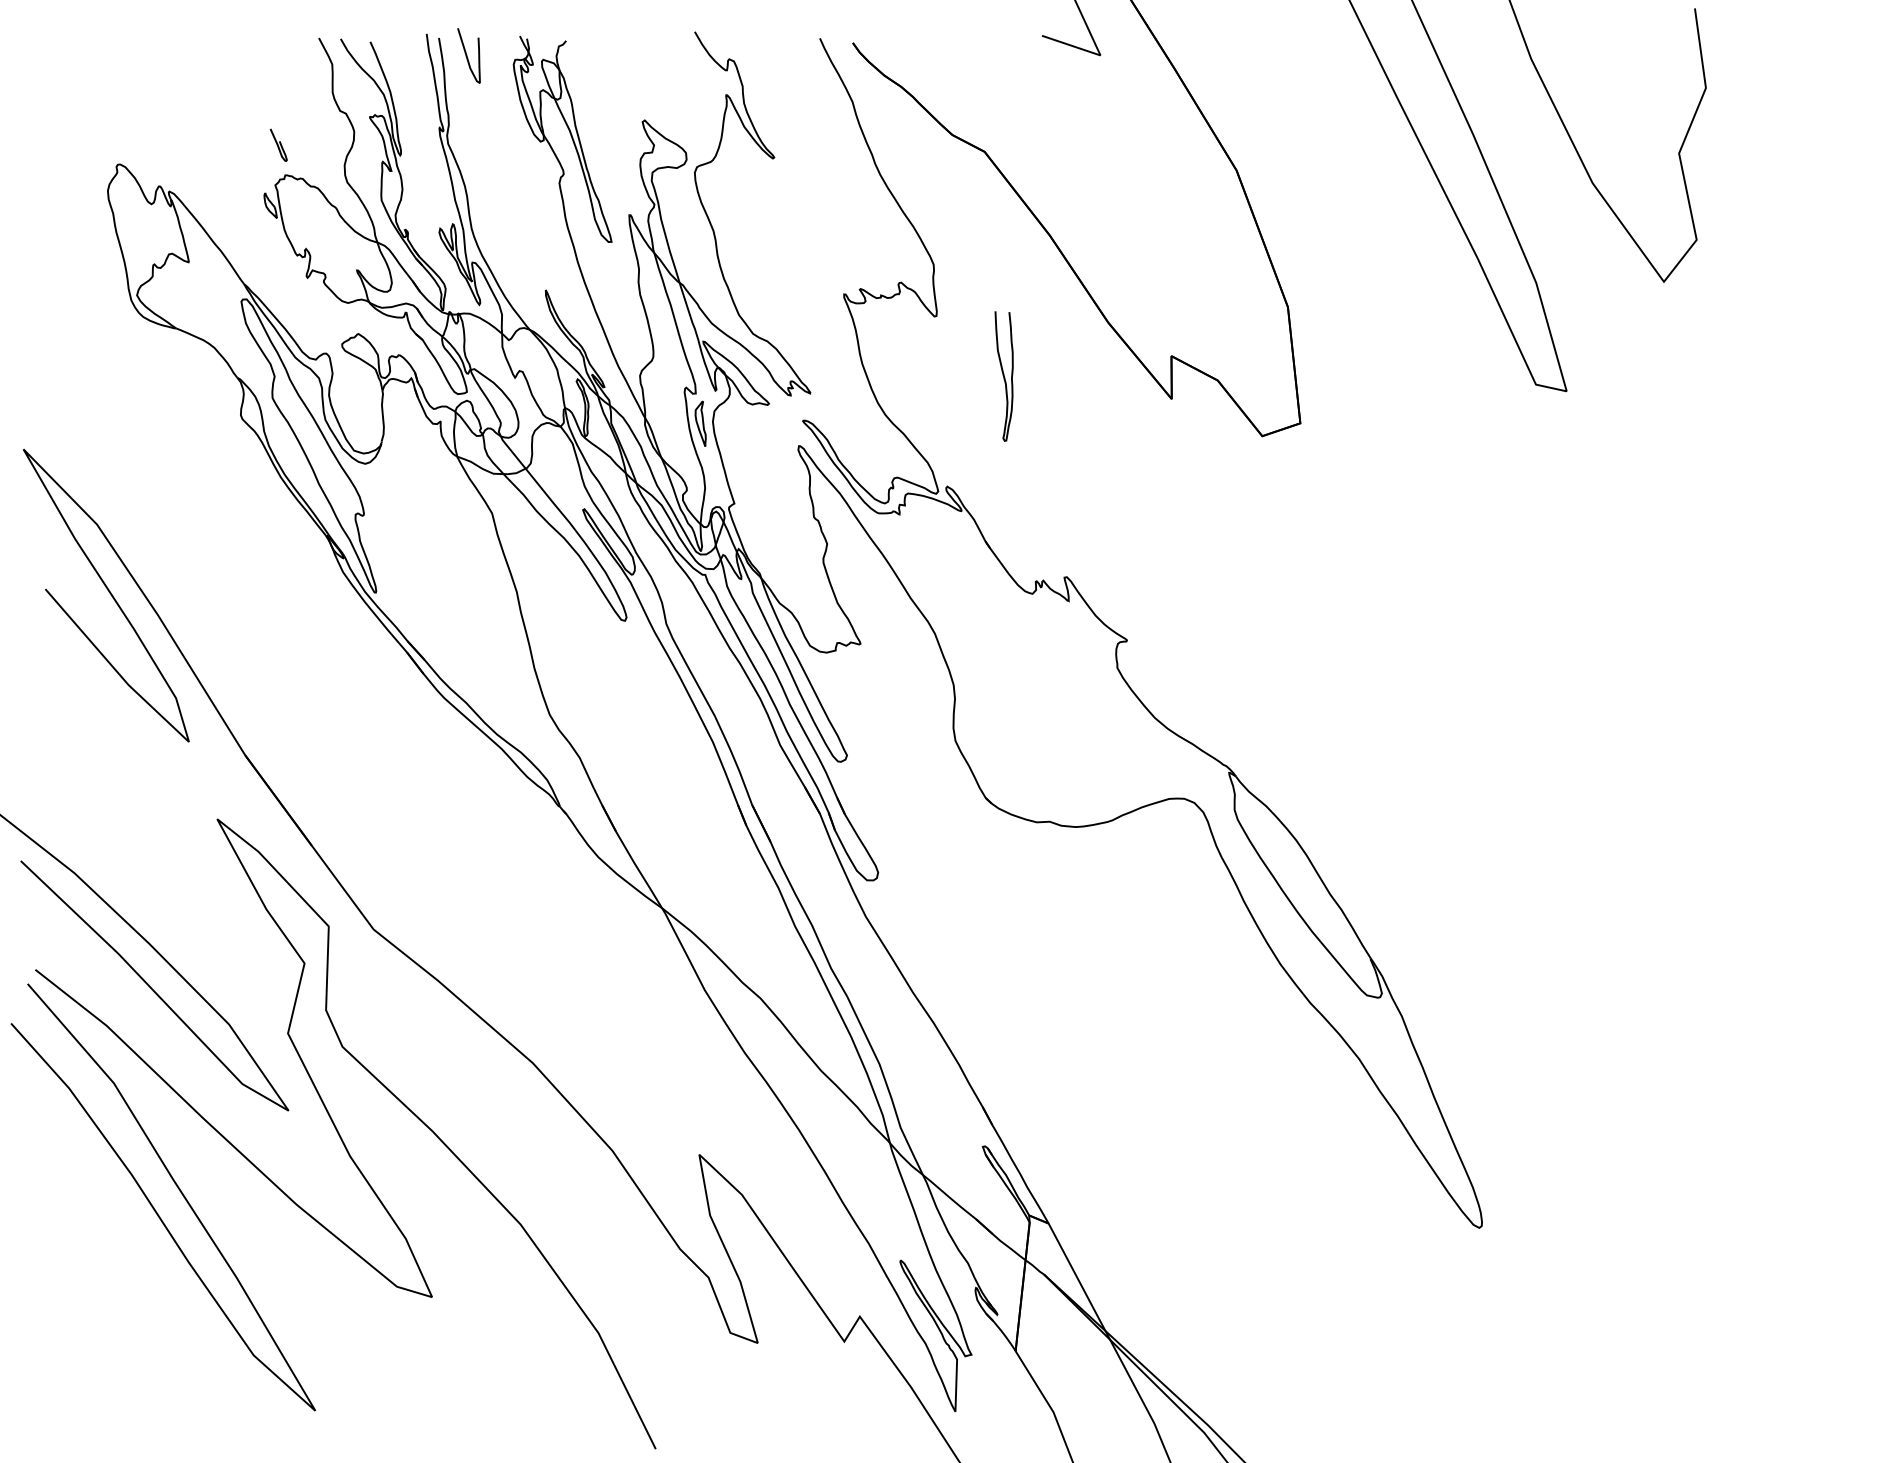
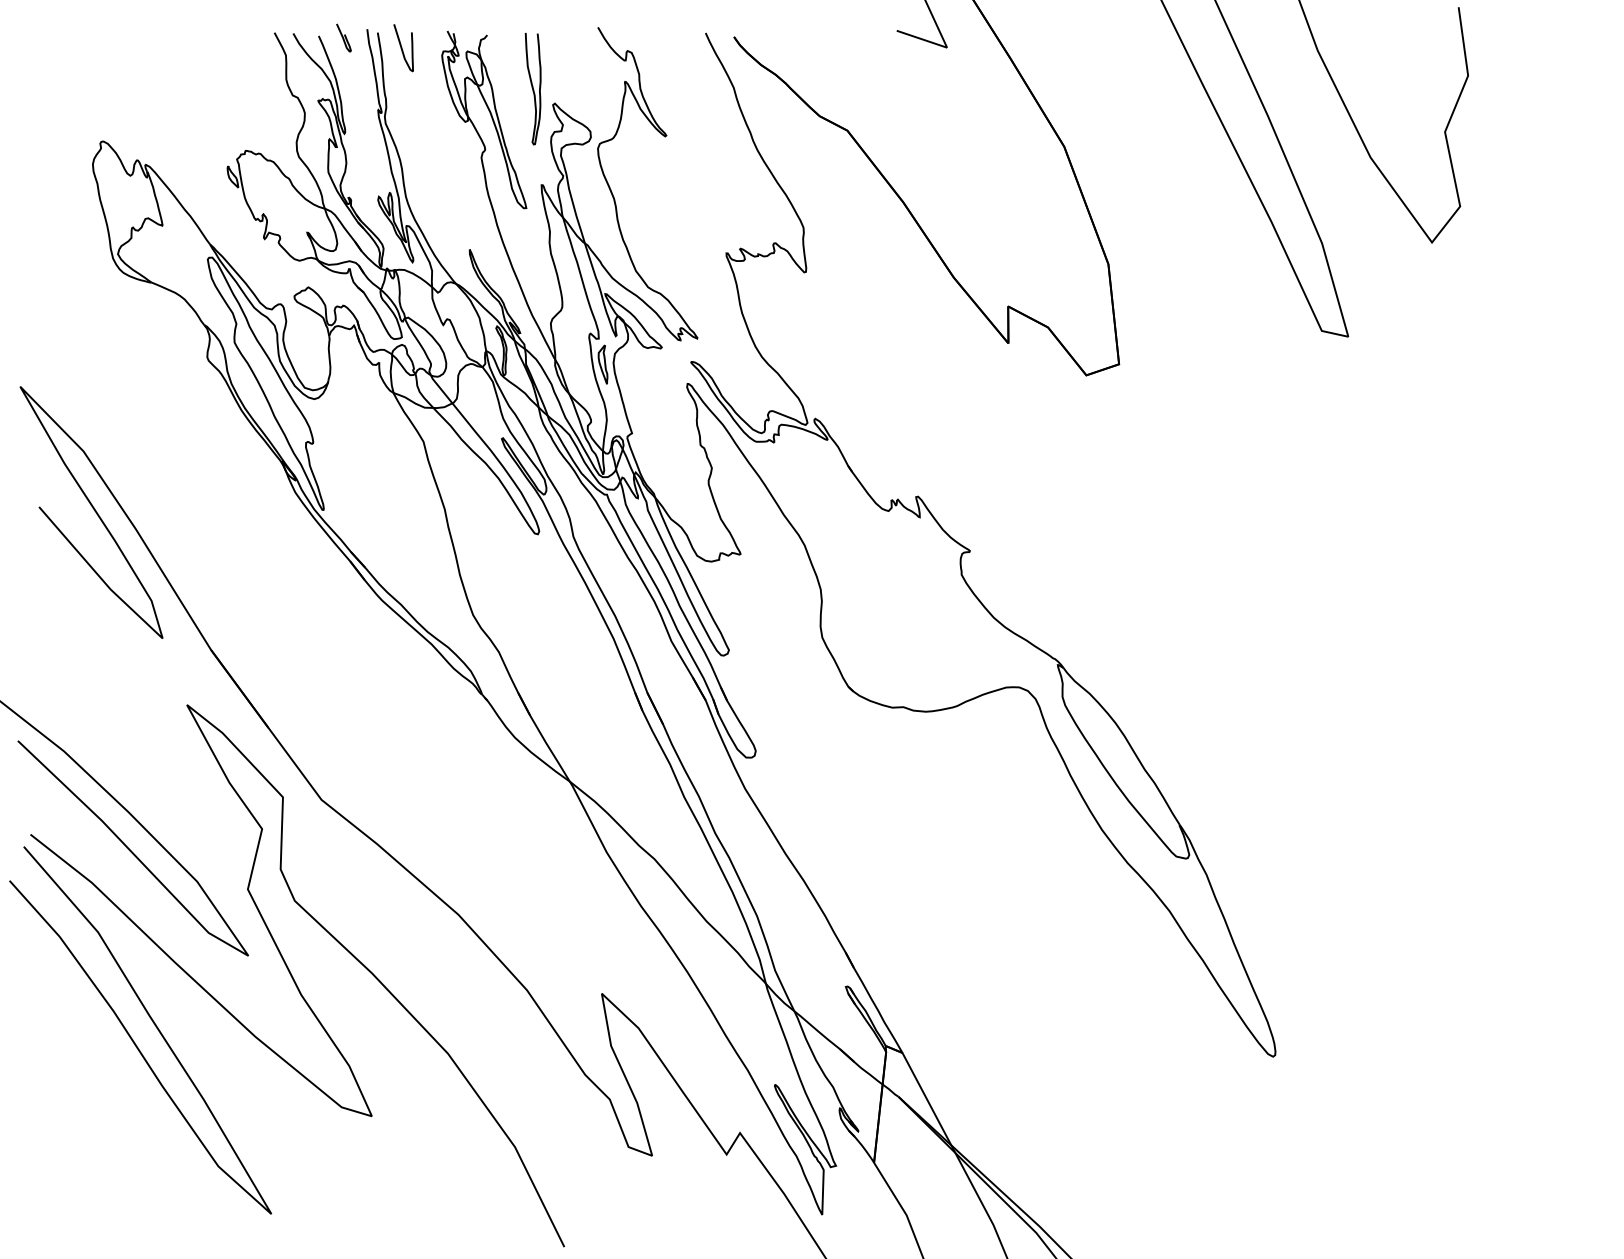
curve: (278, 144) -> (343, 37), moved
curve: (1003, 377) -> (532, 89), moved

